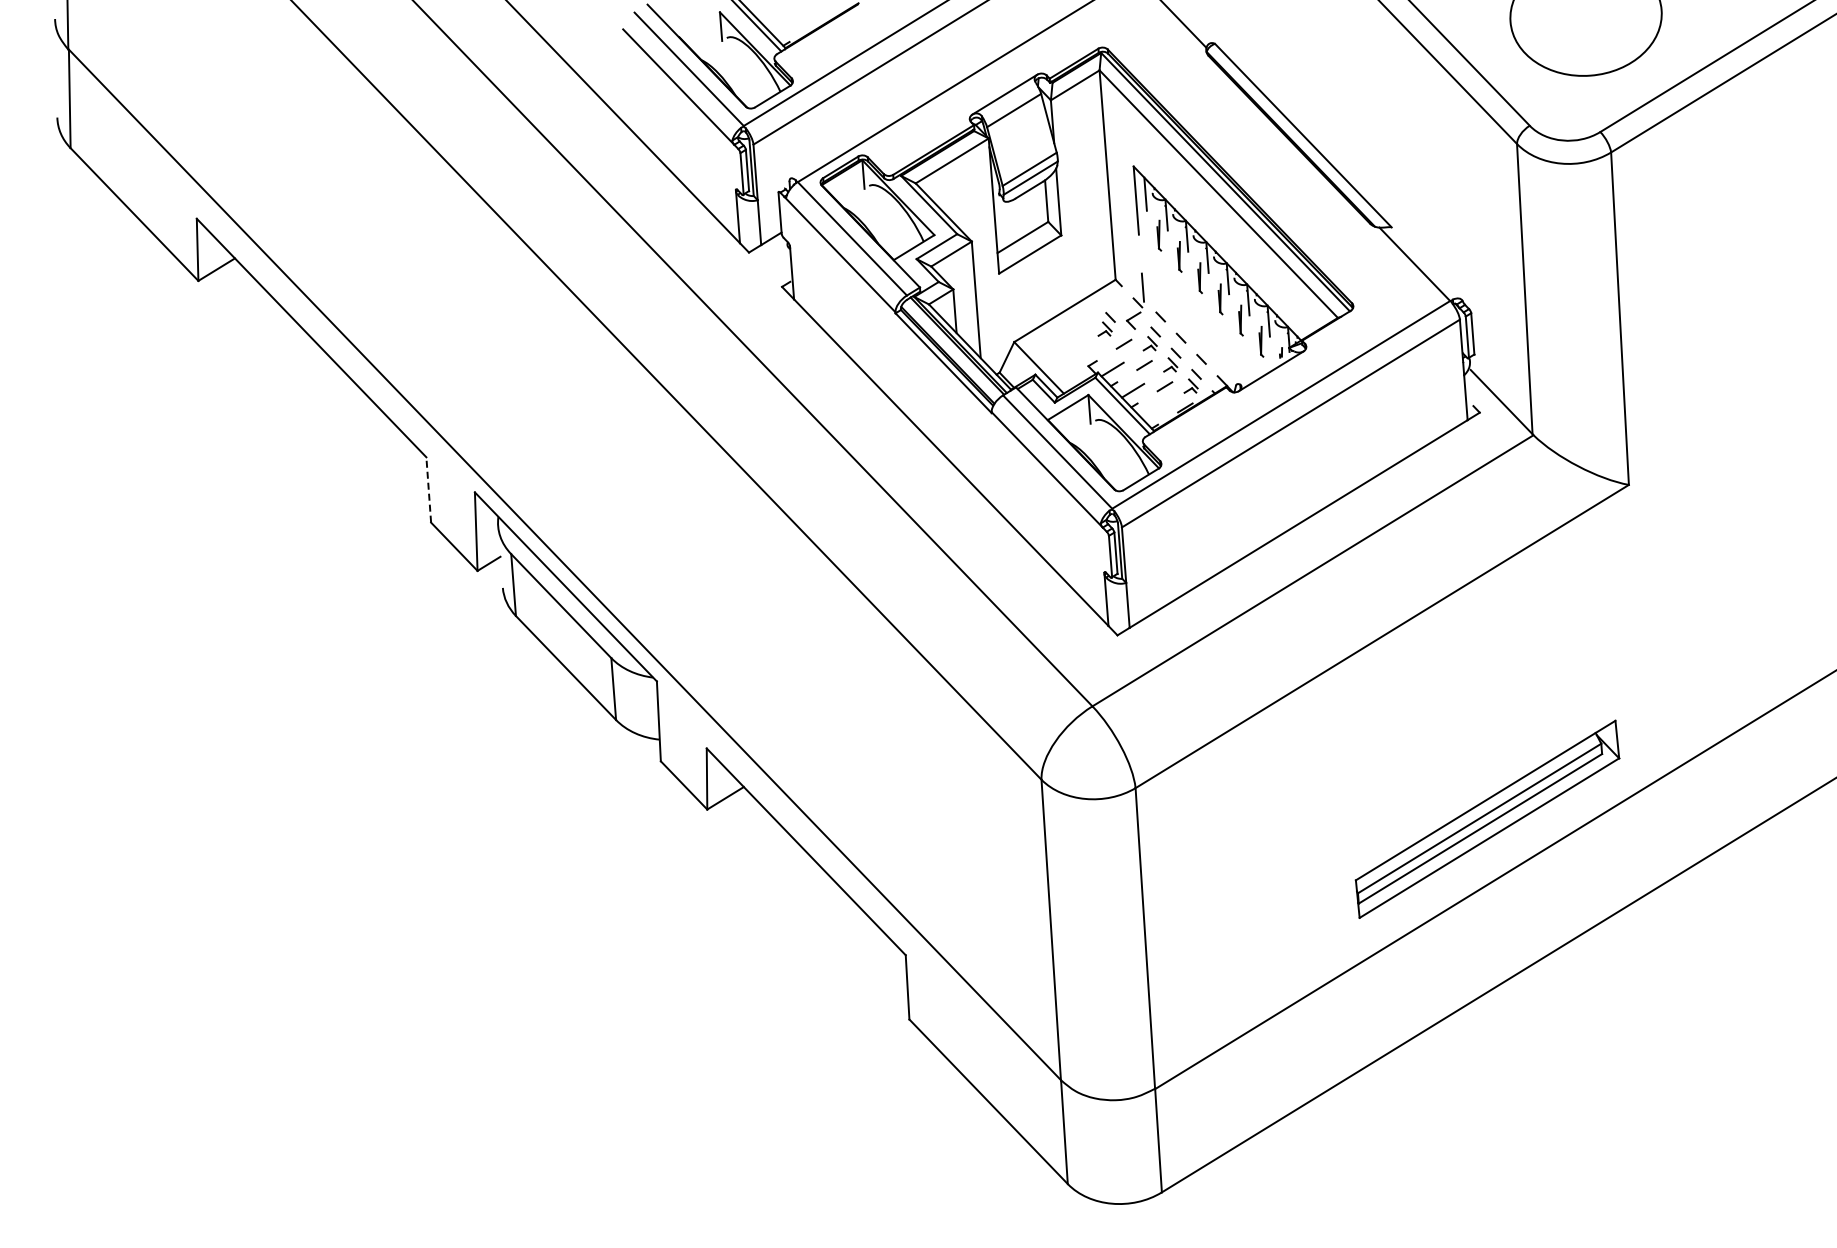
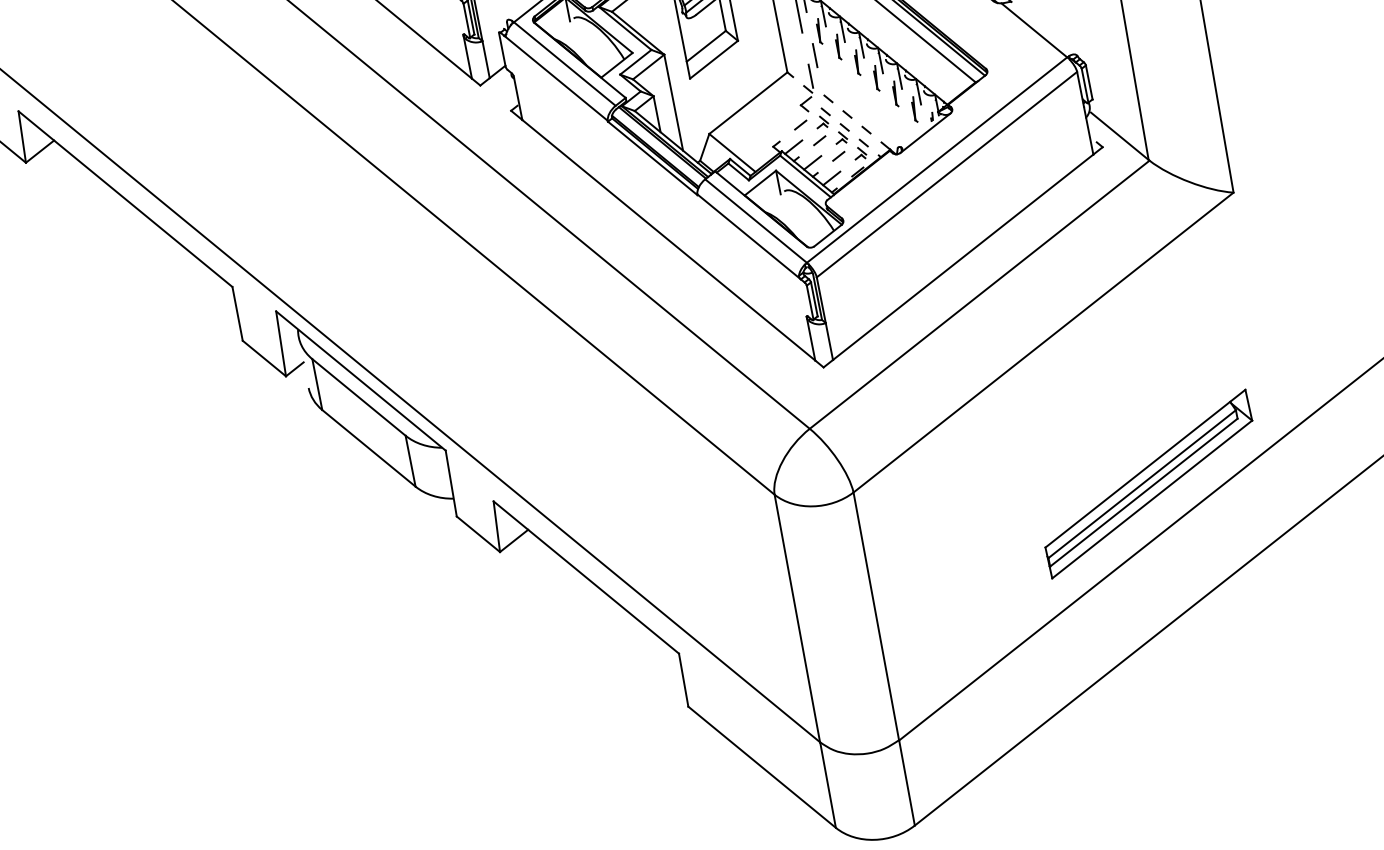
line: (1150, 263) -> (814, 55), added
part: (1106, 324) -> (784, 110), removed
line: (1153, 411) -> (831, 178), added
line: (428, 489) -> (237, 313), dashed -> solid

